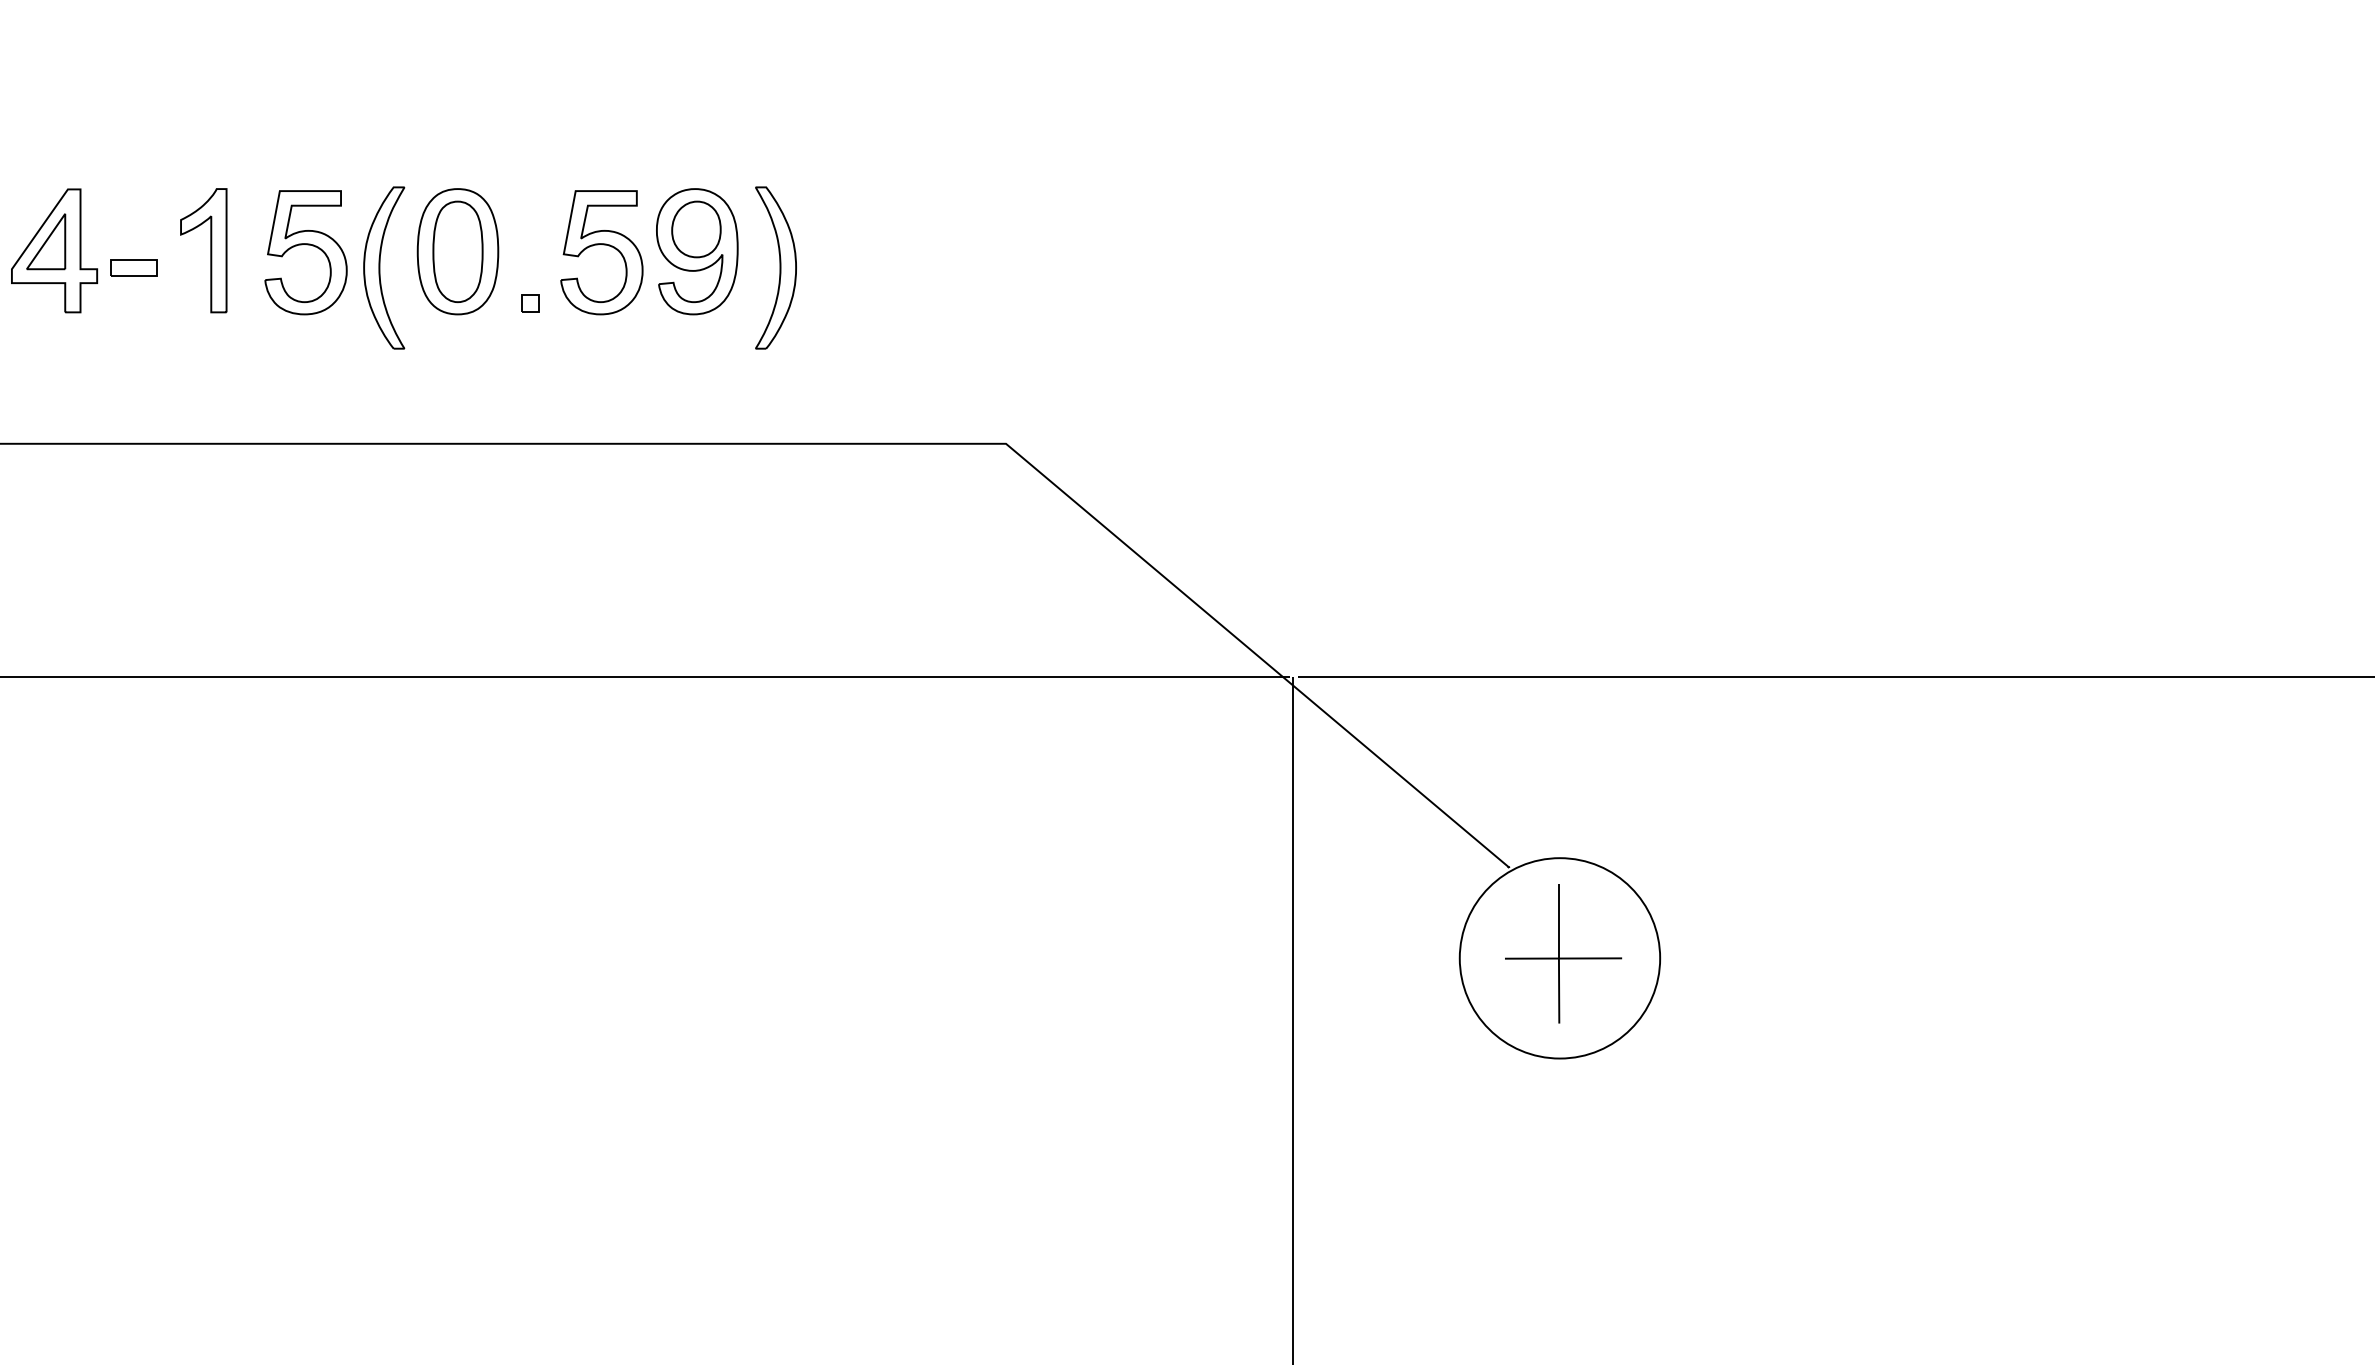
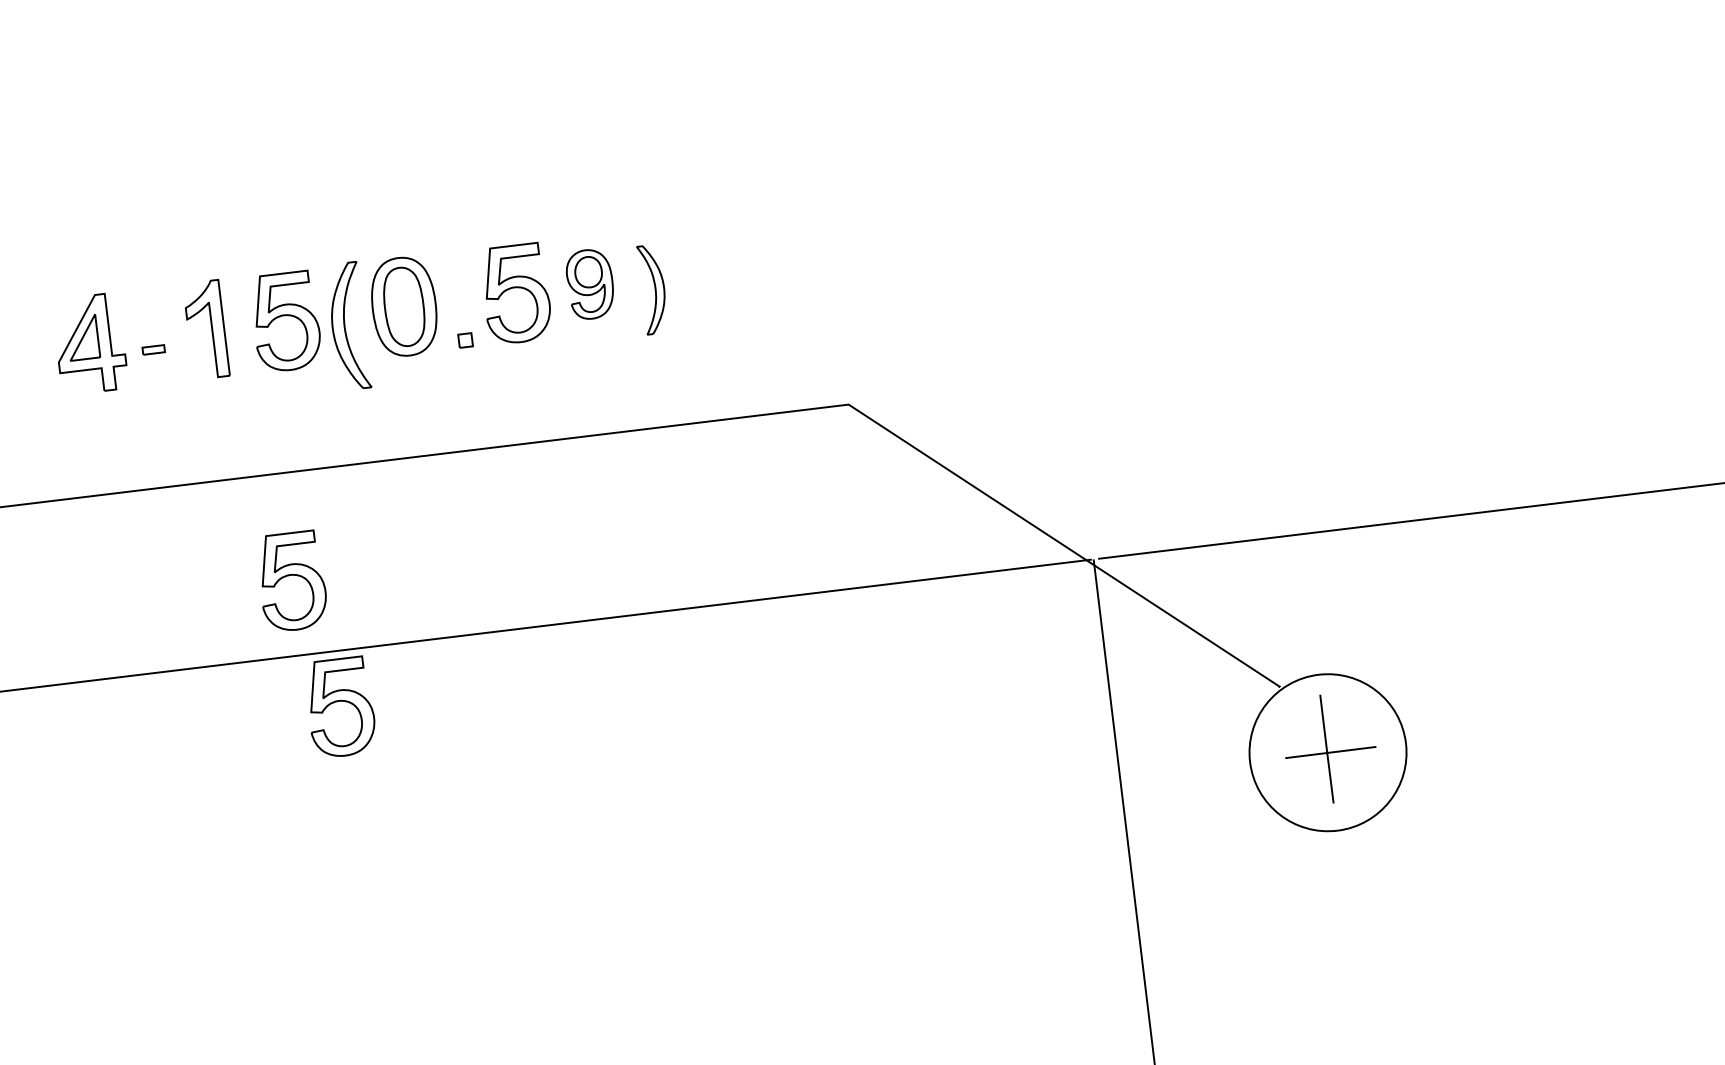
part: (697, 251) -> (590, 284), size x0.7
part: (133, 267) -> (153, 349), size x0.6
part: (775, 267) -> (652, 289), size x0.7
part: (275, 575) -> (292, 575), added
part: (317, 742) -> (341, 701), added

